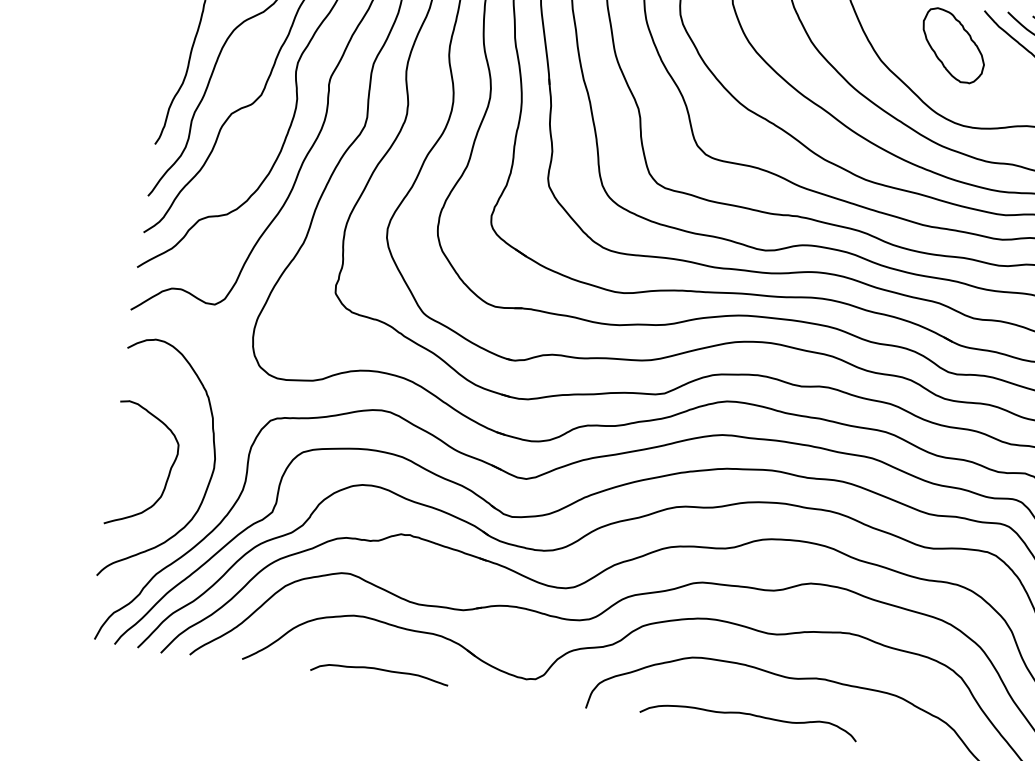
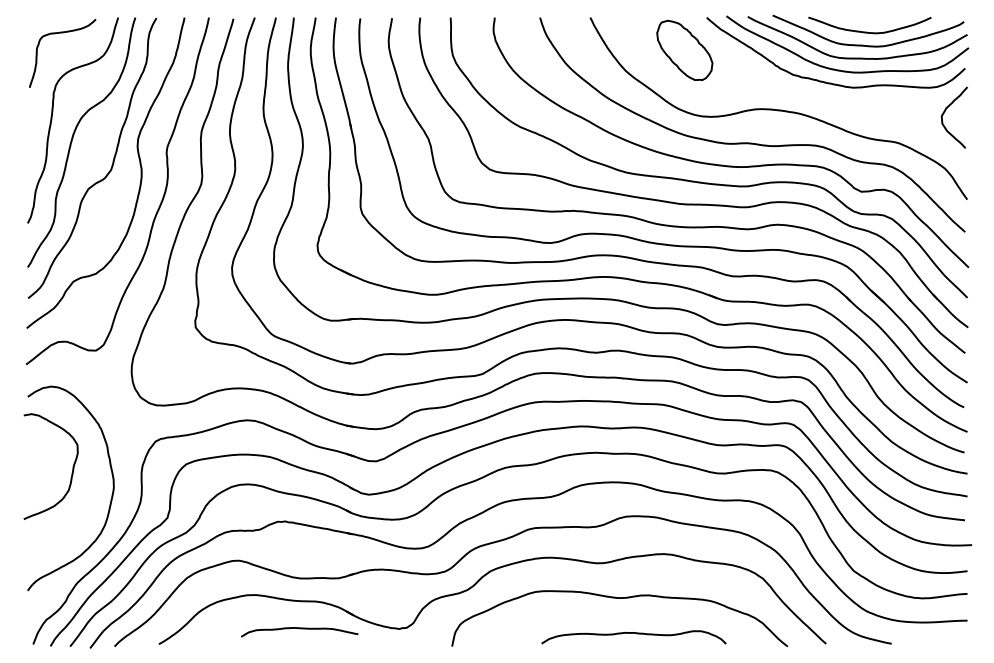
curve: (167, 476) -> (71, 472), moved
curve: (379, 670) -> (299, 629), moved
curve: (749, 714) -> (633, 633), moved

